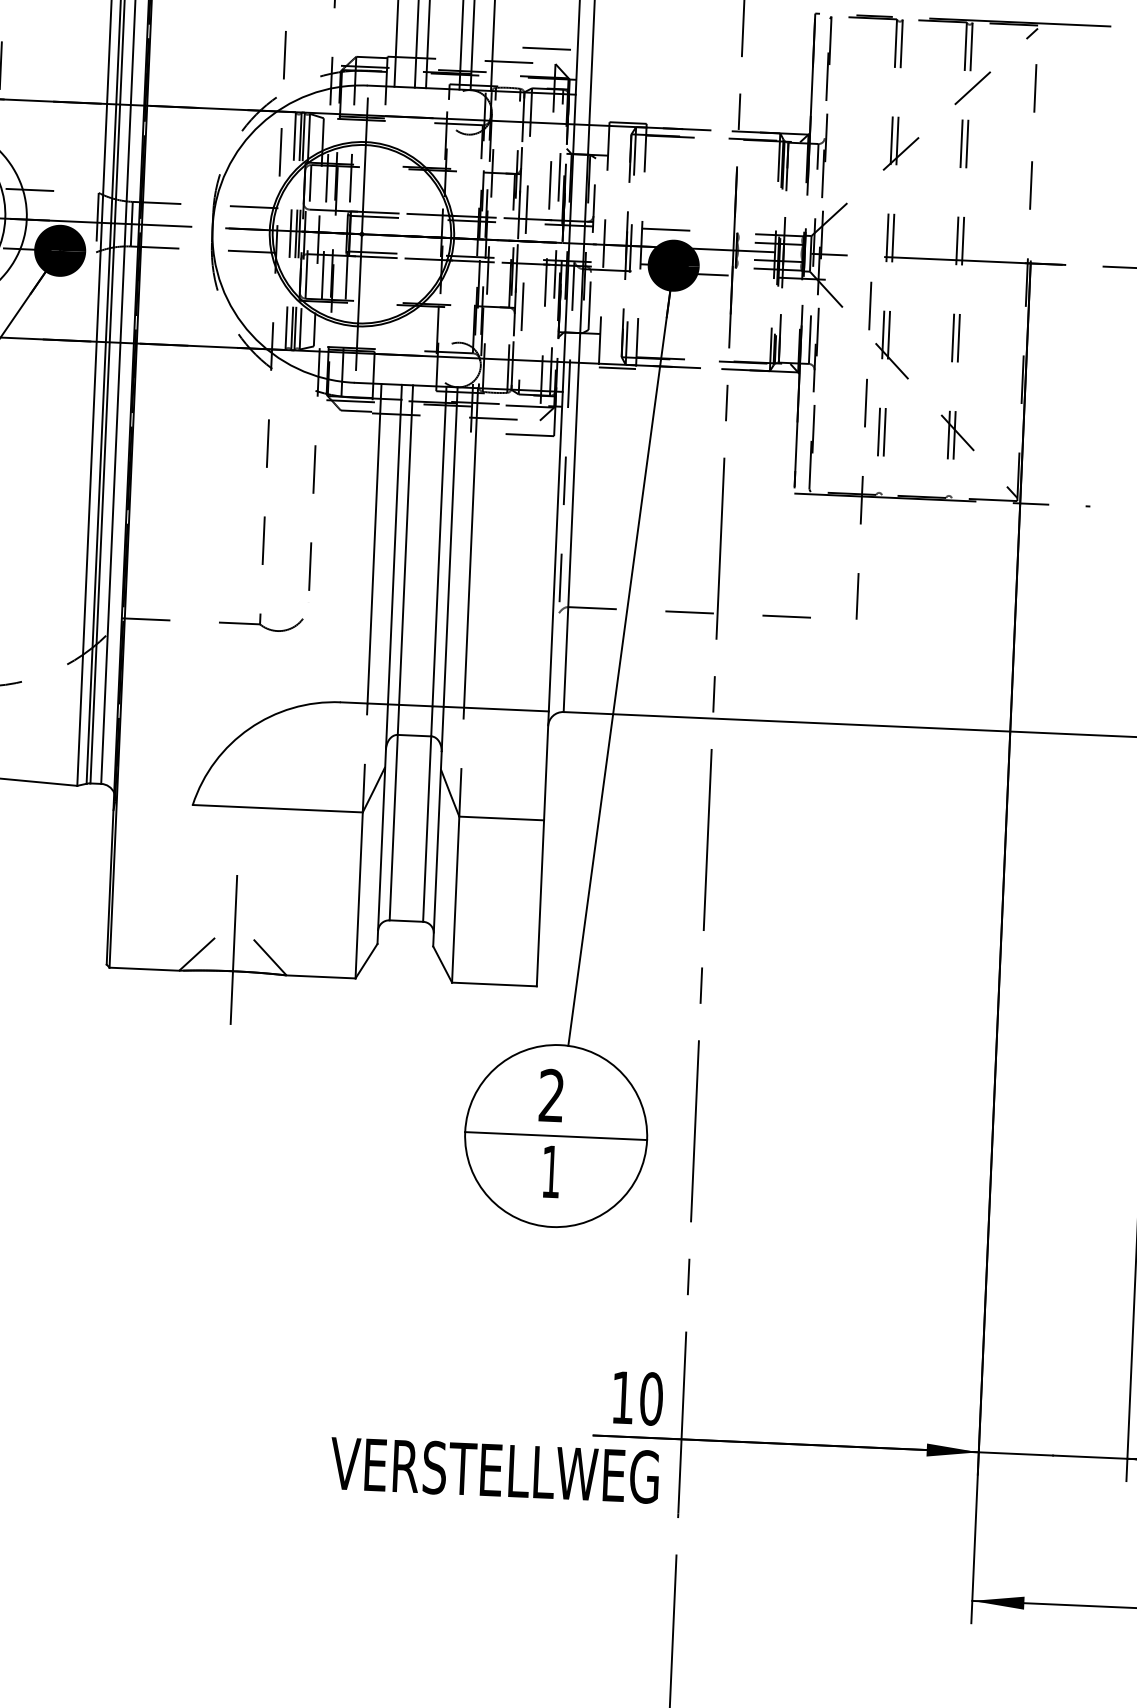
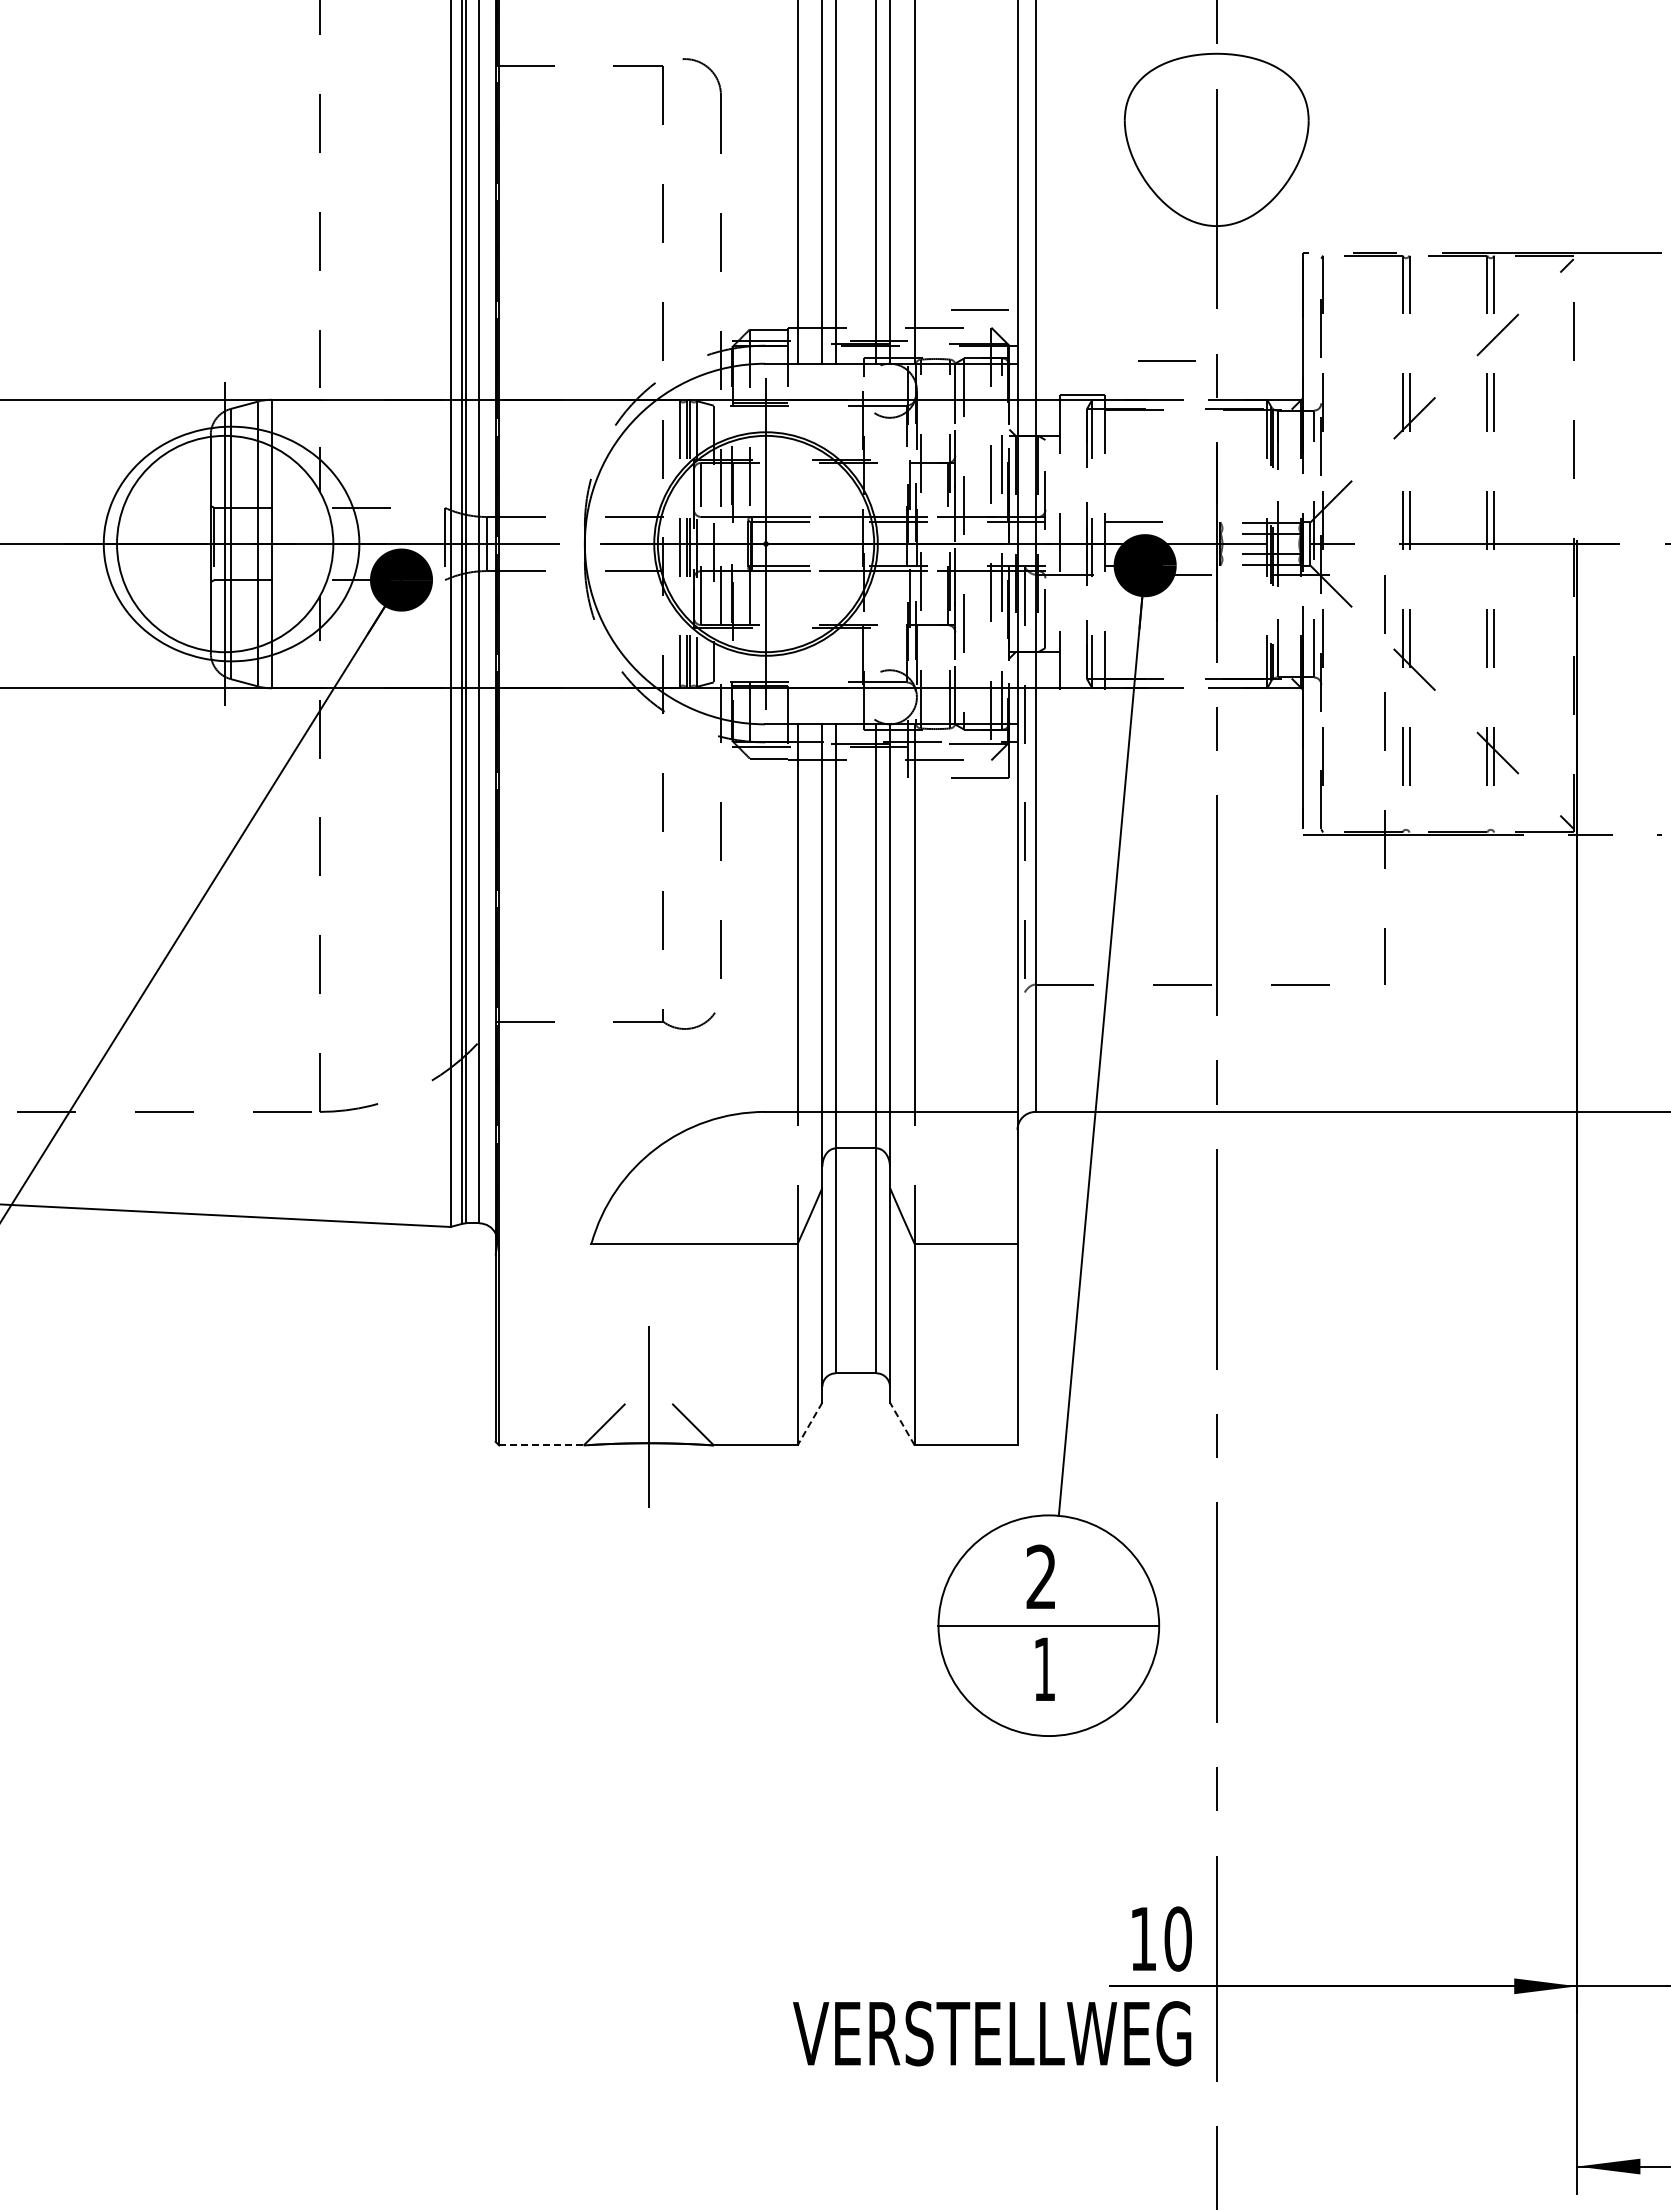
line: (698, 97) -> (1166, 360), added
line: (616, 367) -> (1081, 692), removed
line: (366, 961) -> (810, 1424), solid -> dashed
line: (442, 964) -> (902, 1424), solid -> dashed
line: (144, 969) -> (541, 1445), solid -> dashed

